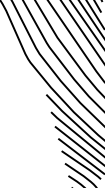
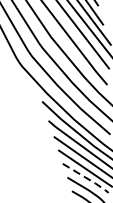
line: (82, 165) -> (87, 178), solid -> dashed

